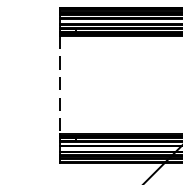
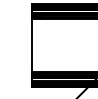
line: (60, 86) -> (32, 46), dashed -> solid

